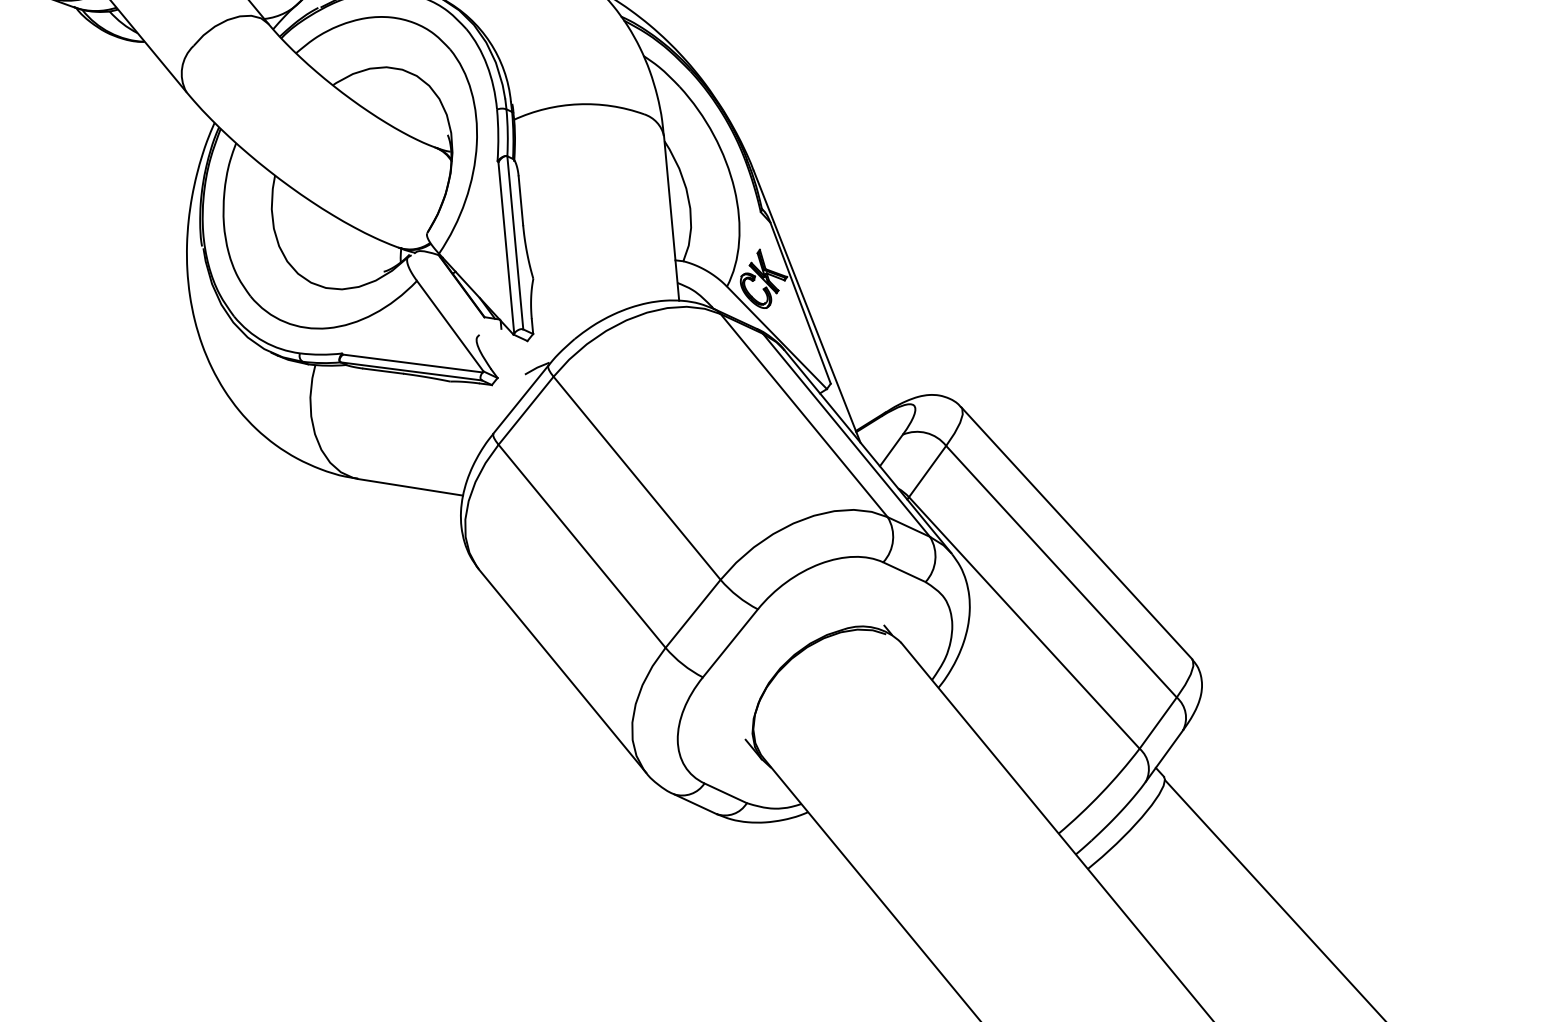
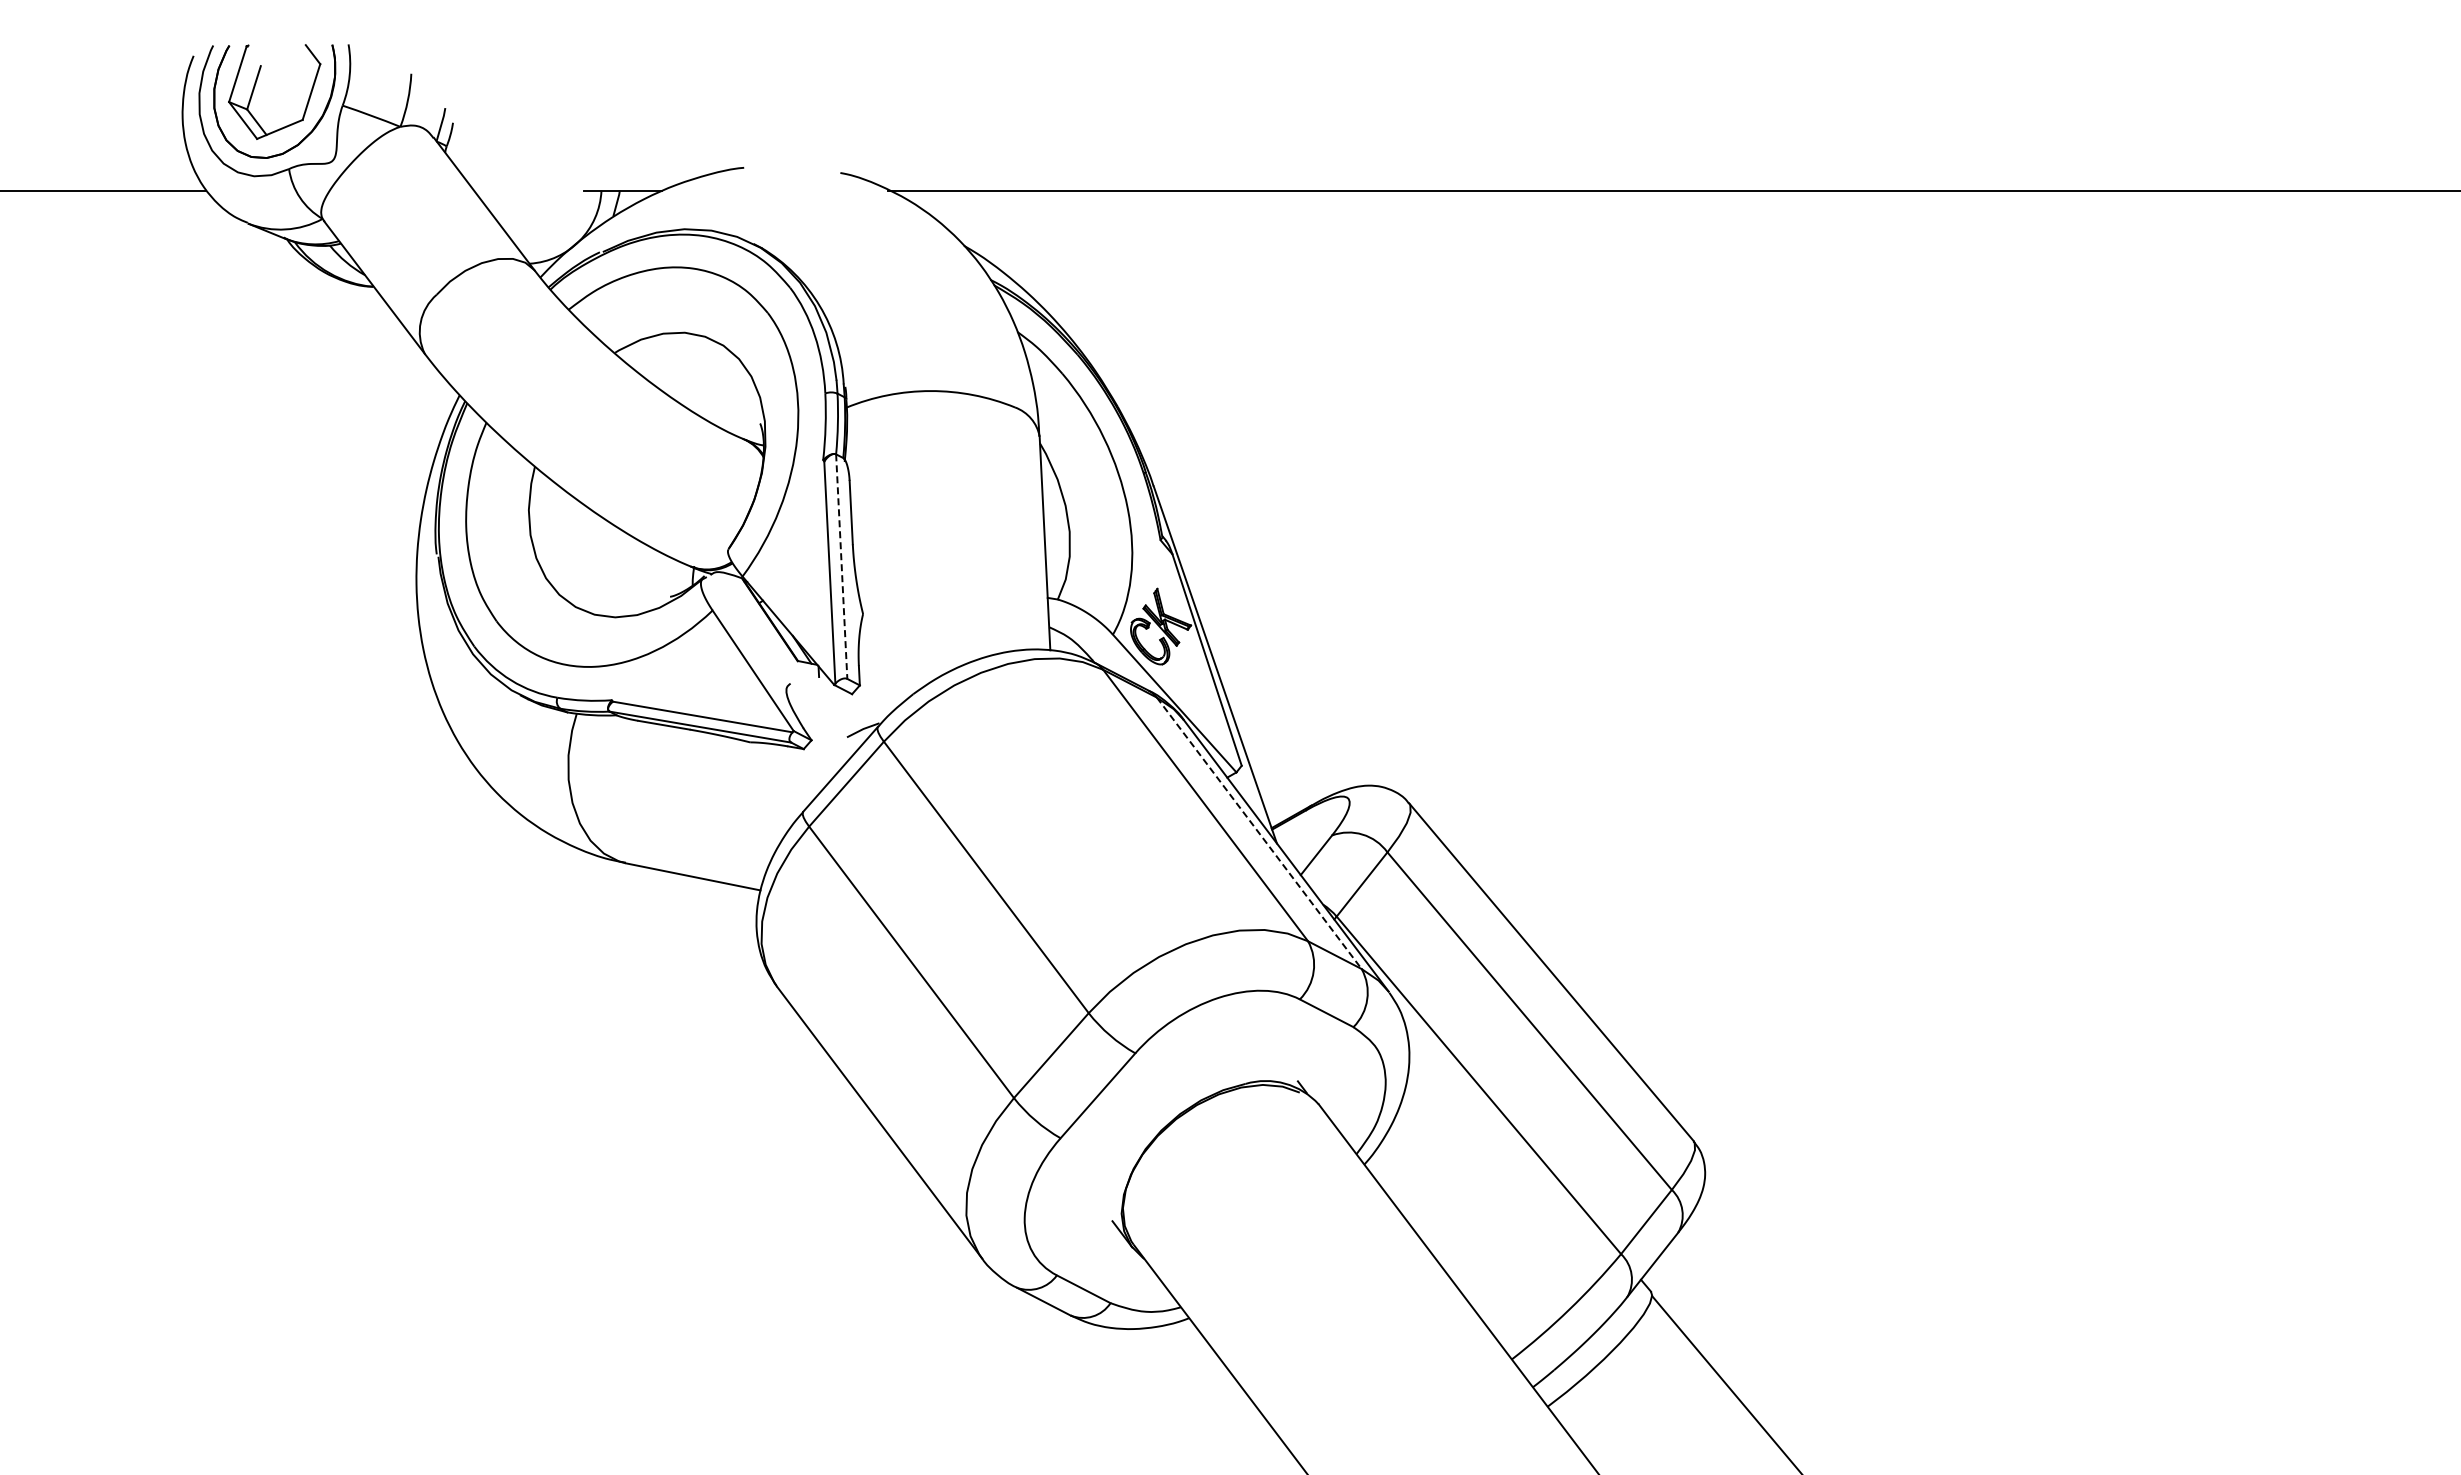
line: (515, 243) -> (841, 567), solid -> dashed
line: (846, 435) -> (1259, 833), solid -> dashed

